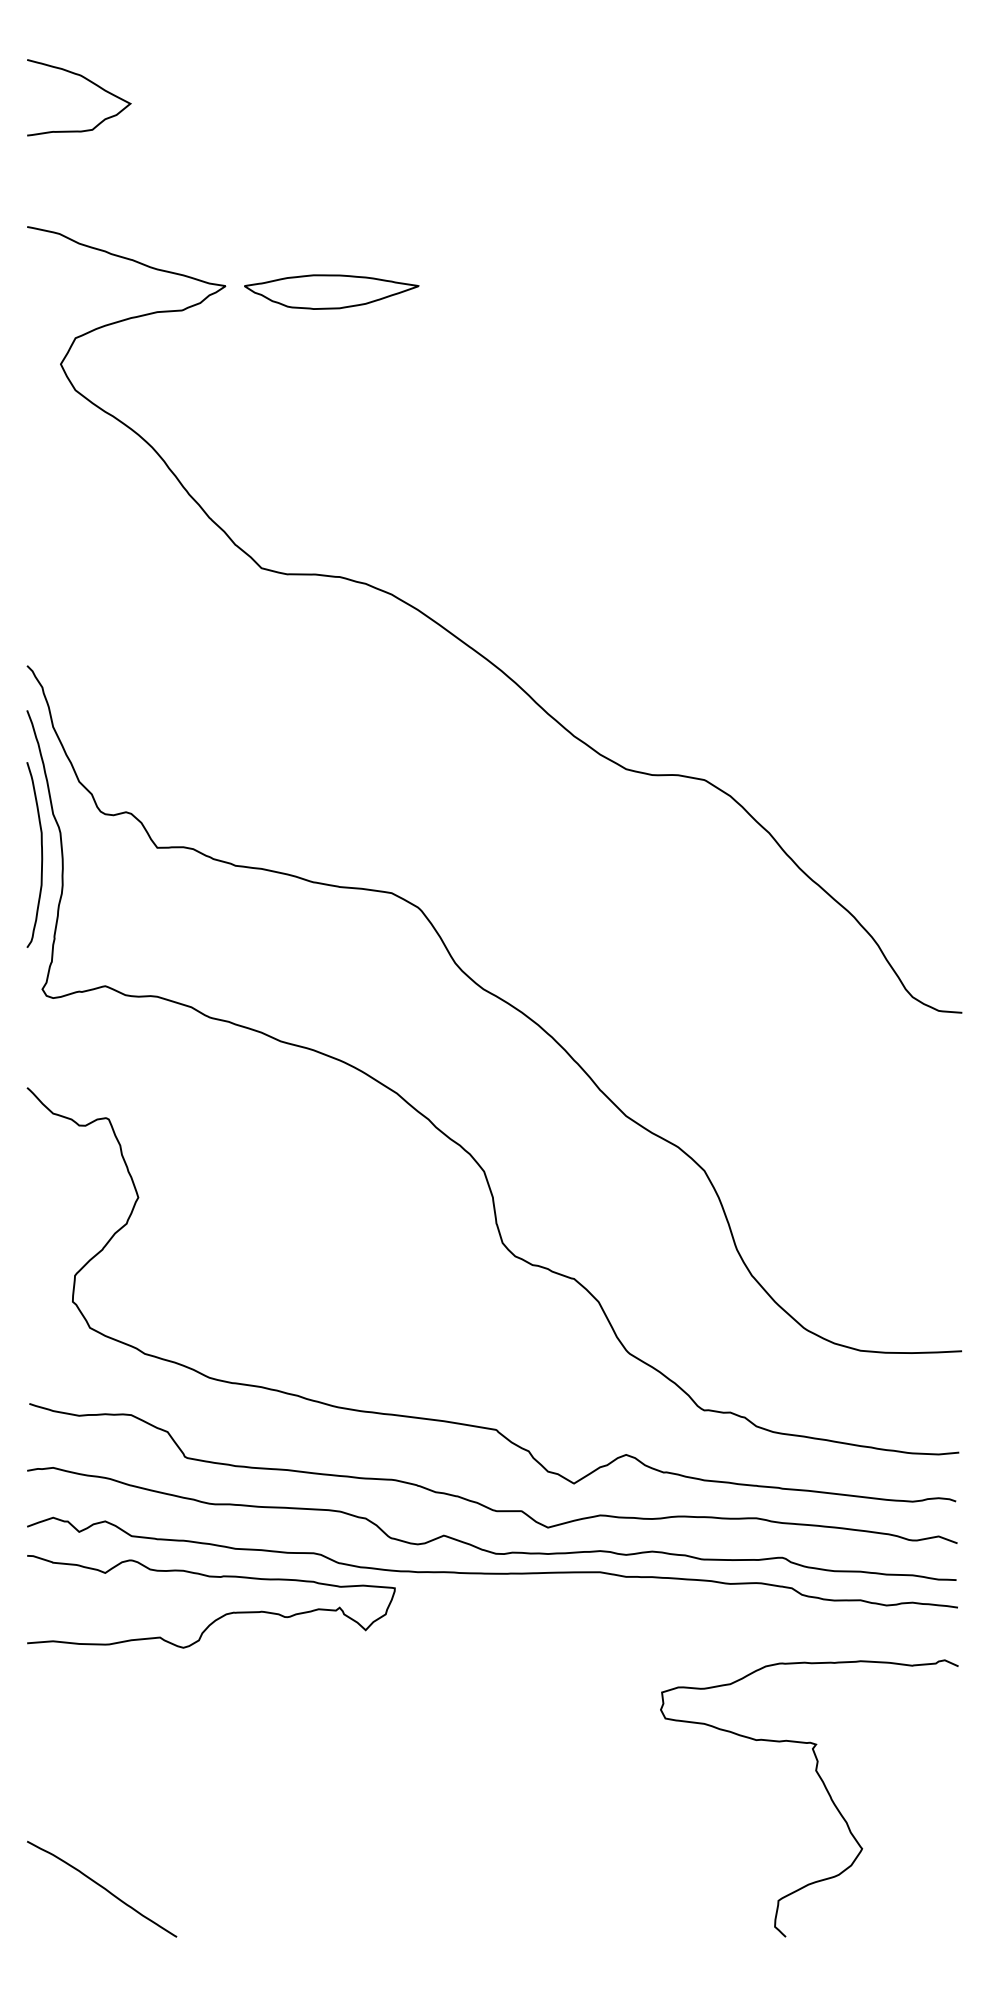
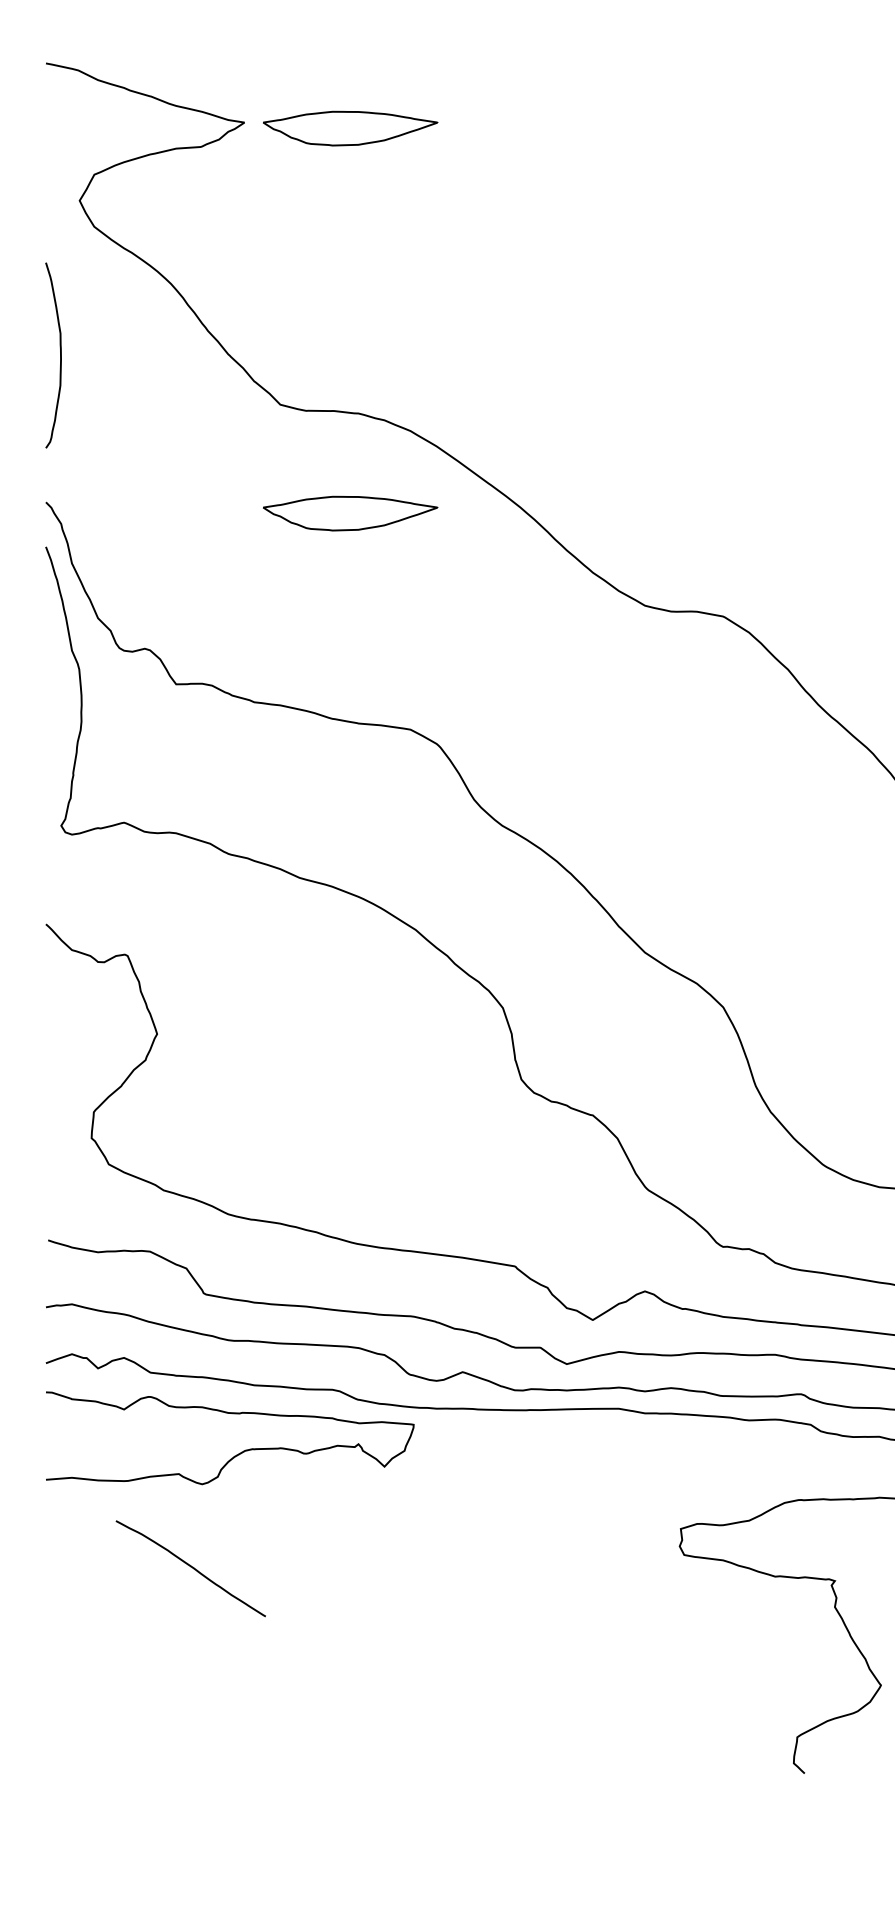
part: (331, 676) -> (350, 513), added
curve: (41, 854) -> (60, 355), moved
curve: (102, 1888) -> (191, 1568), moved

